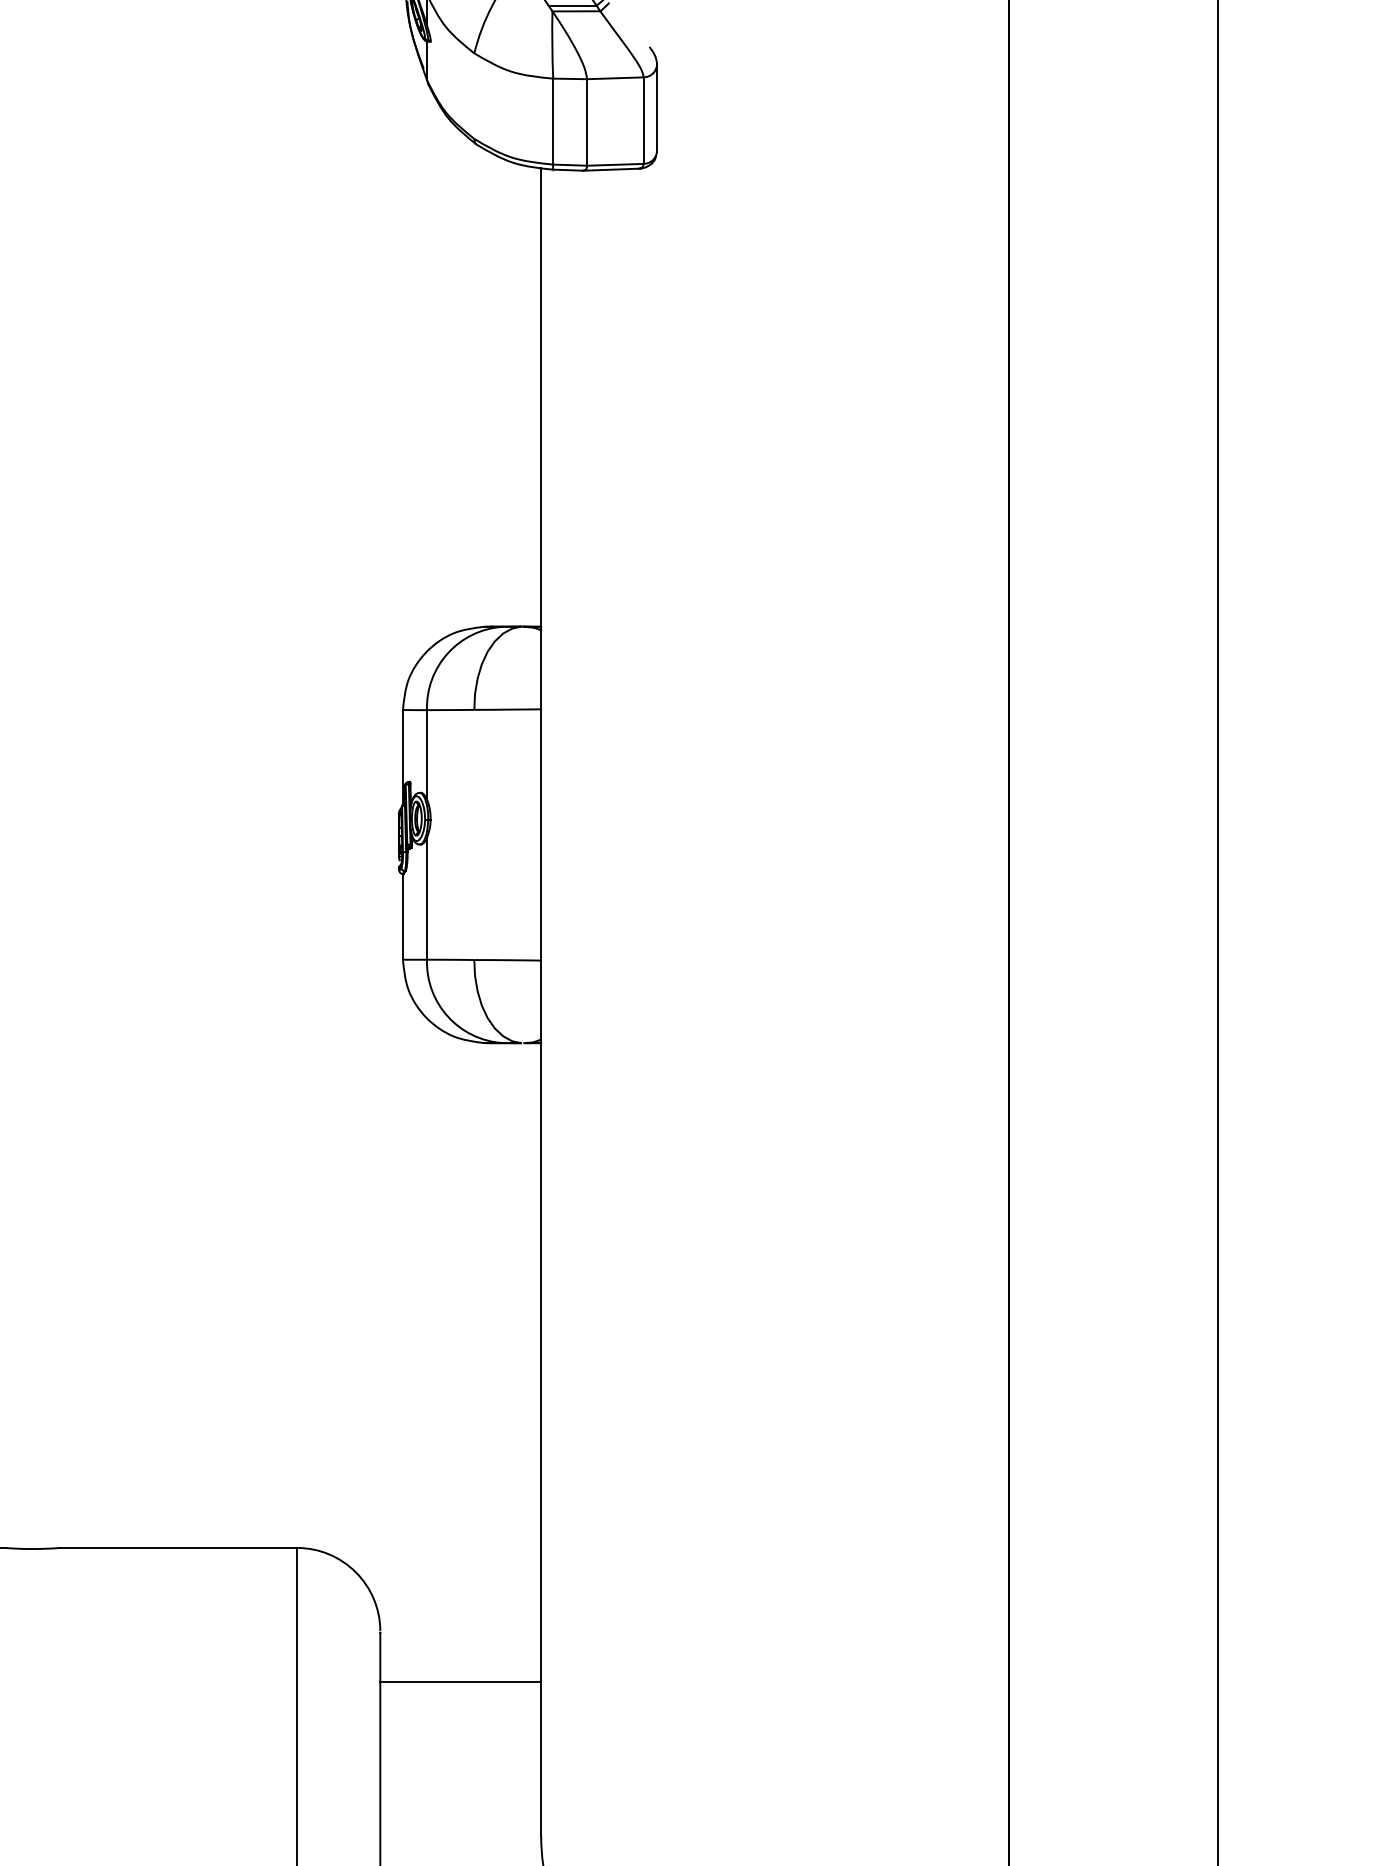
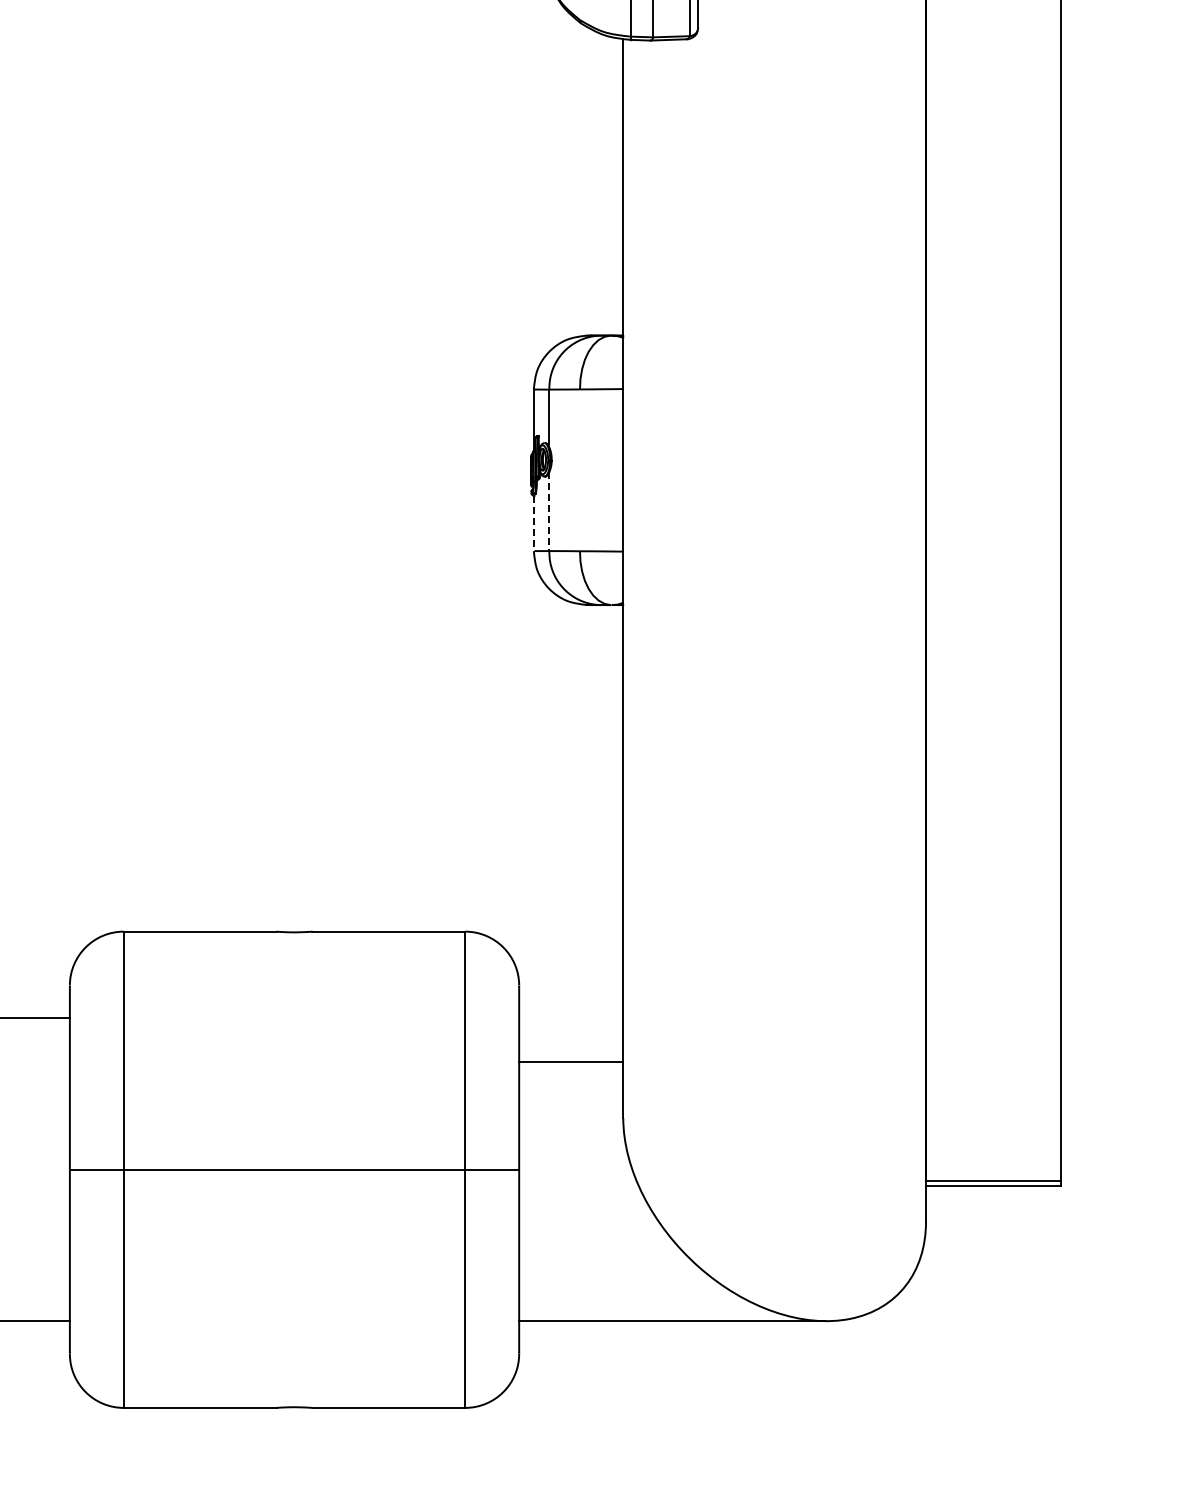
line: (427, 900) -> (549, 512), solid -> dashed
line: (402, 917) -> (533, 523), solid -> dashed
line: (461, 1682) -> (571, 1062), moved

